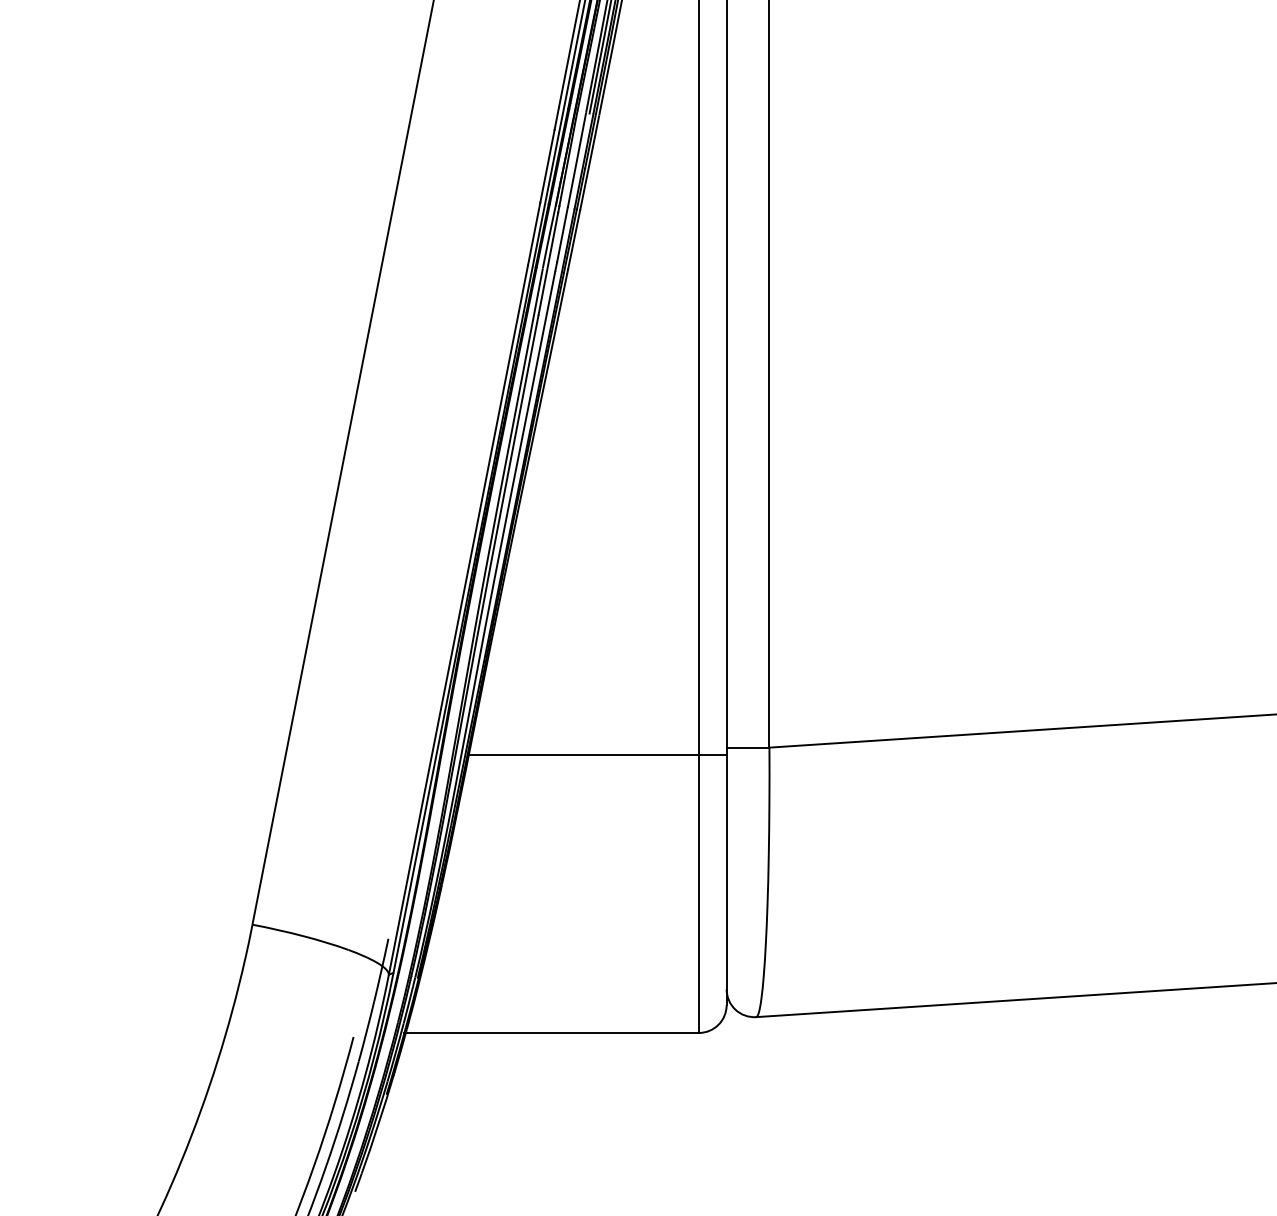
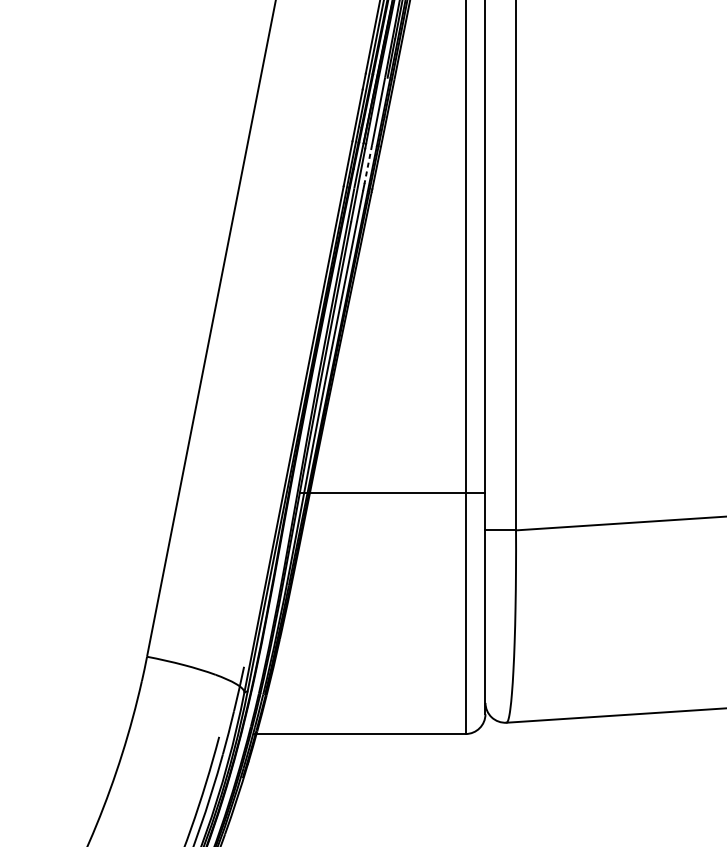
line: (562, 235) -> (368, 164), solid -> dashed
line: (597, 755) -> (393, 493), moved

